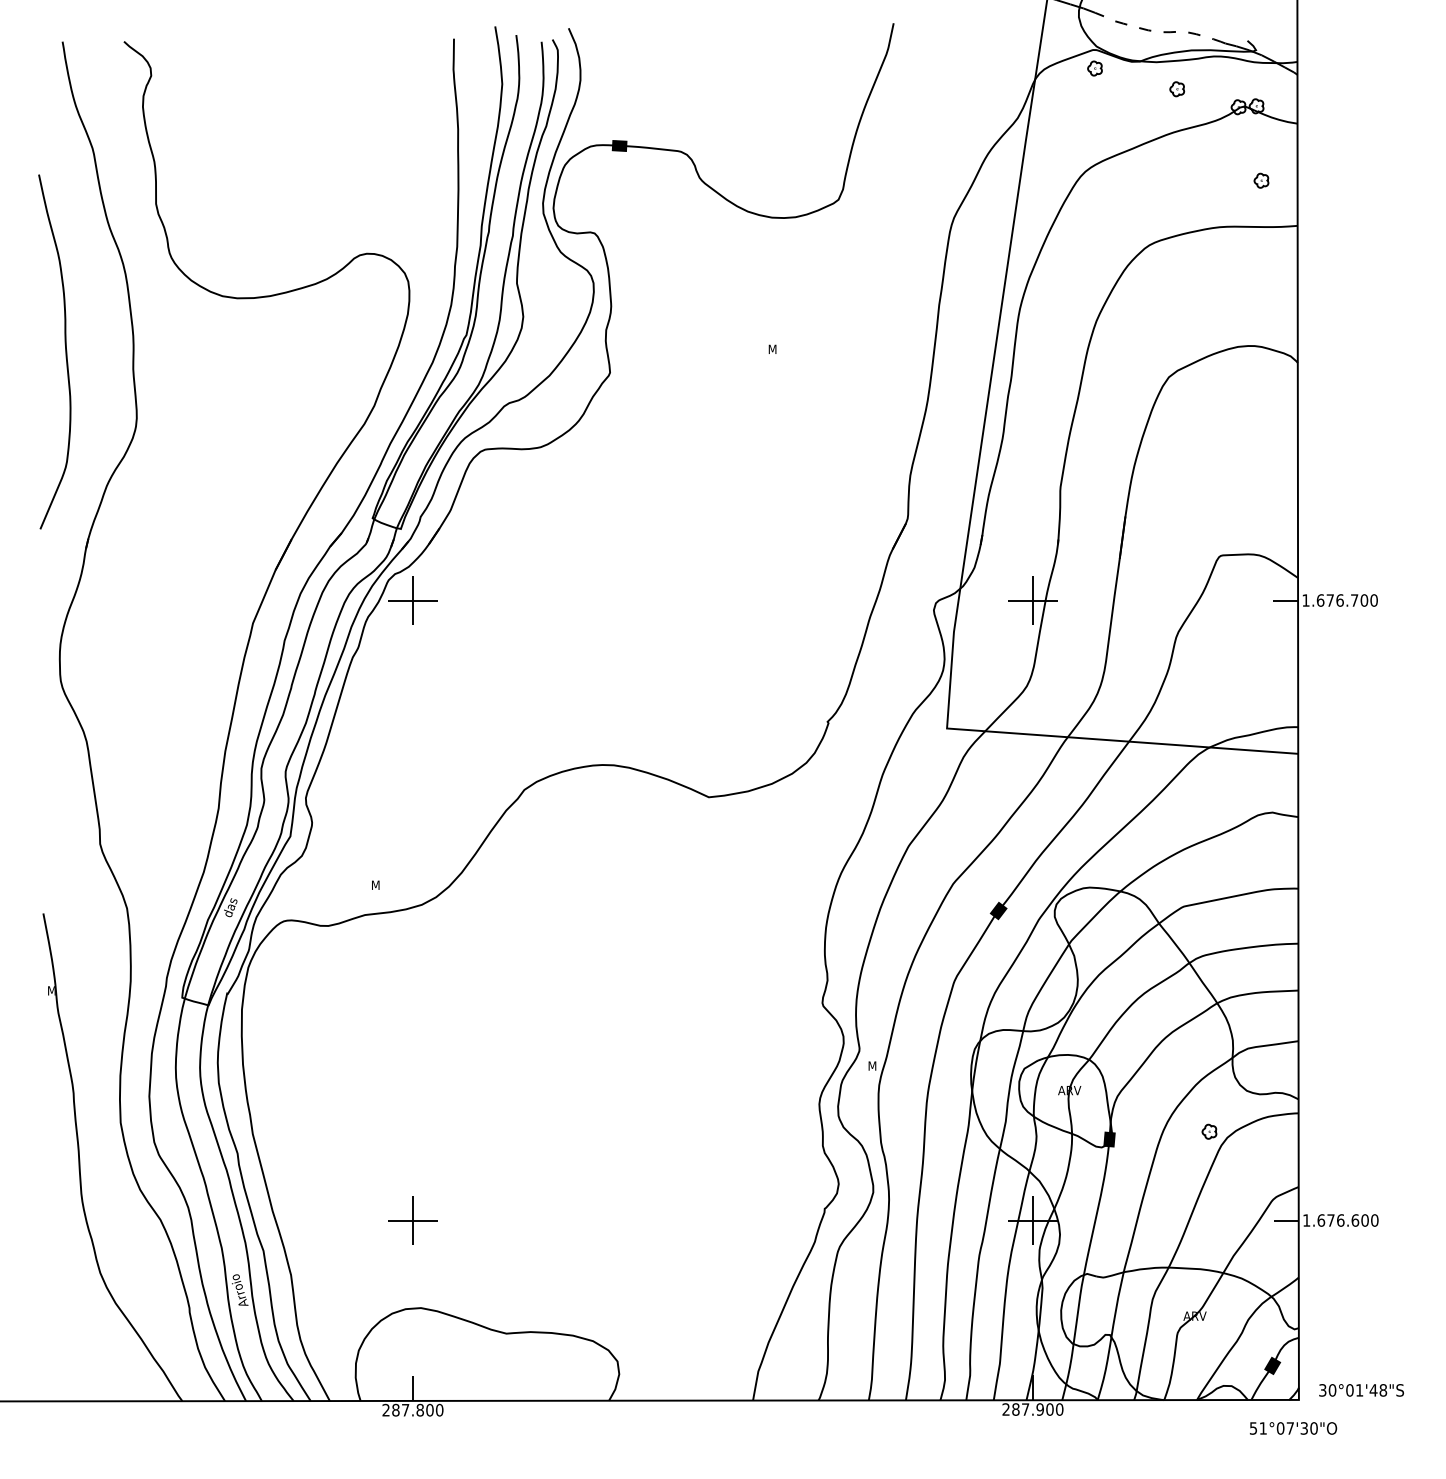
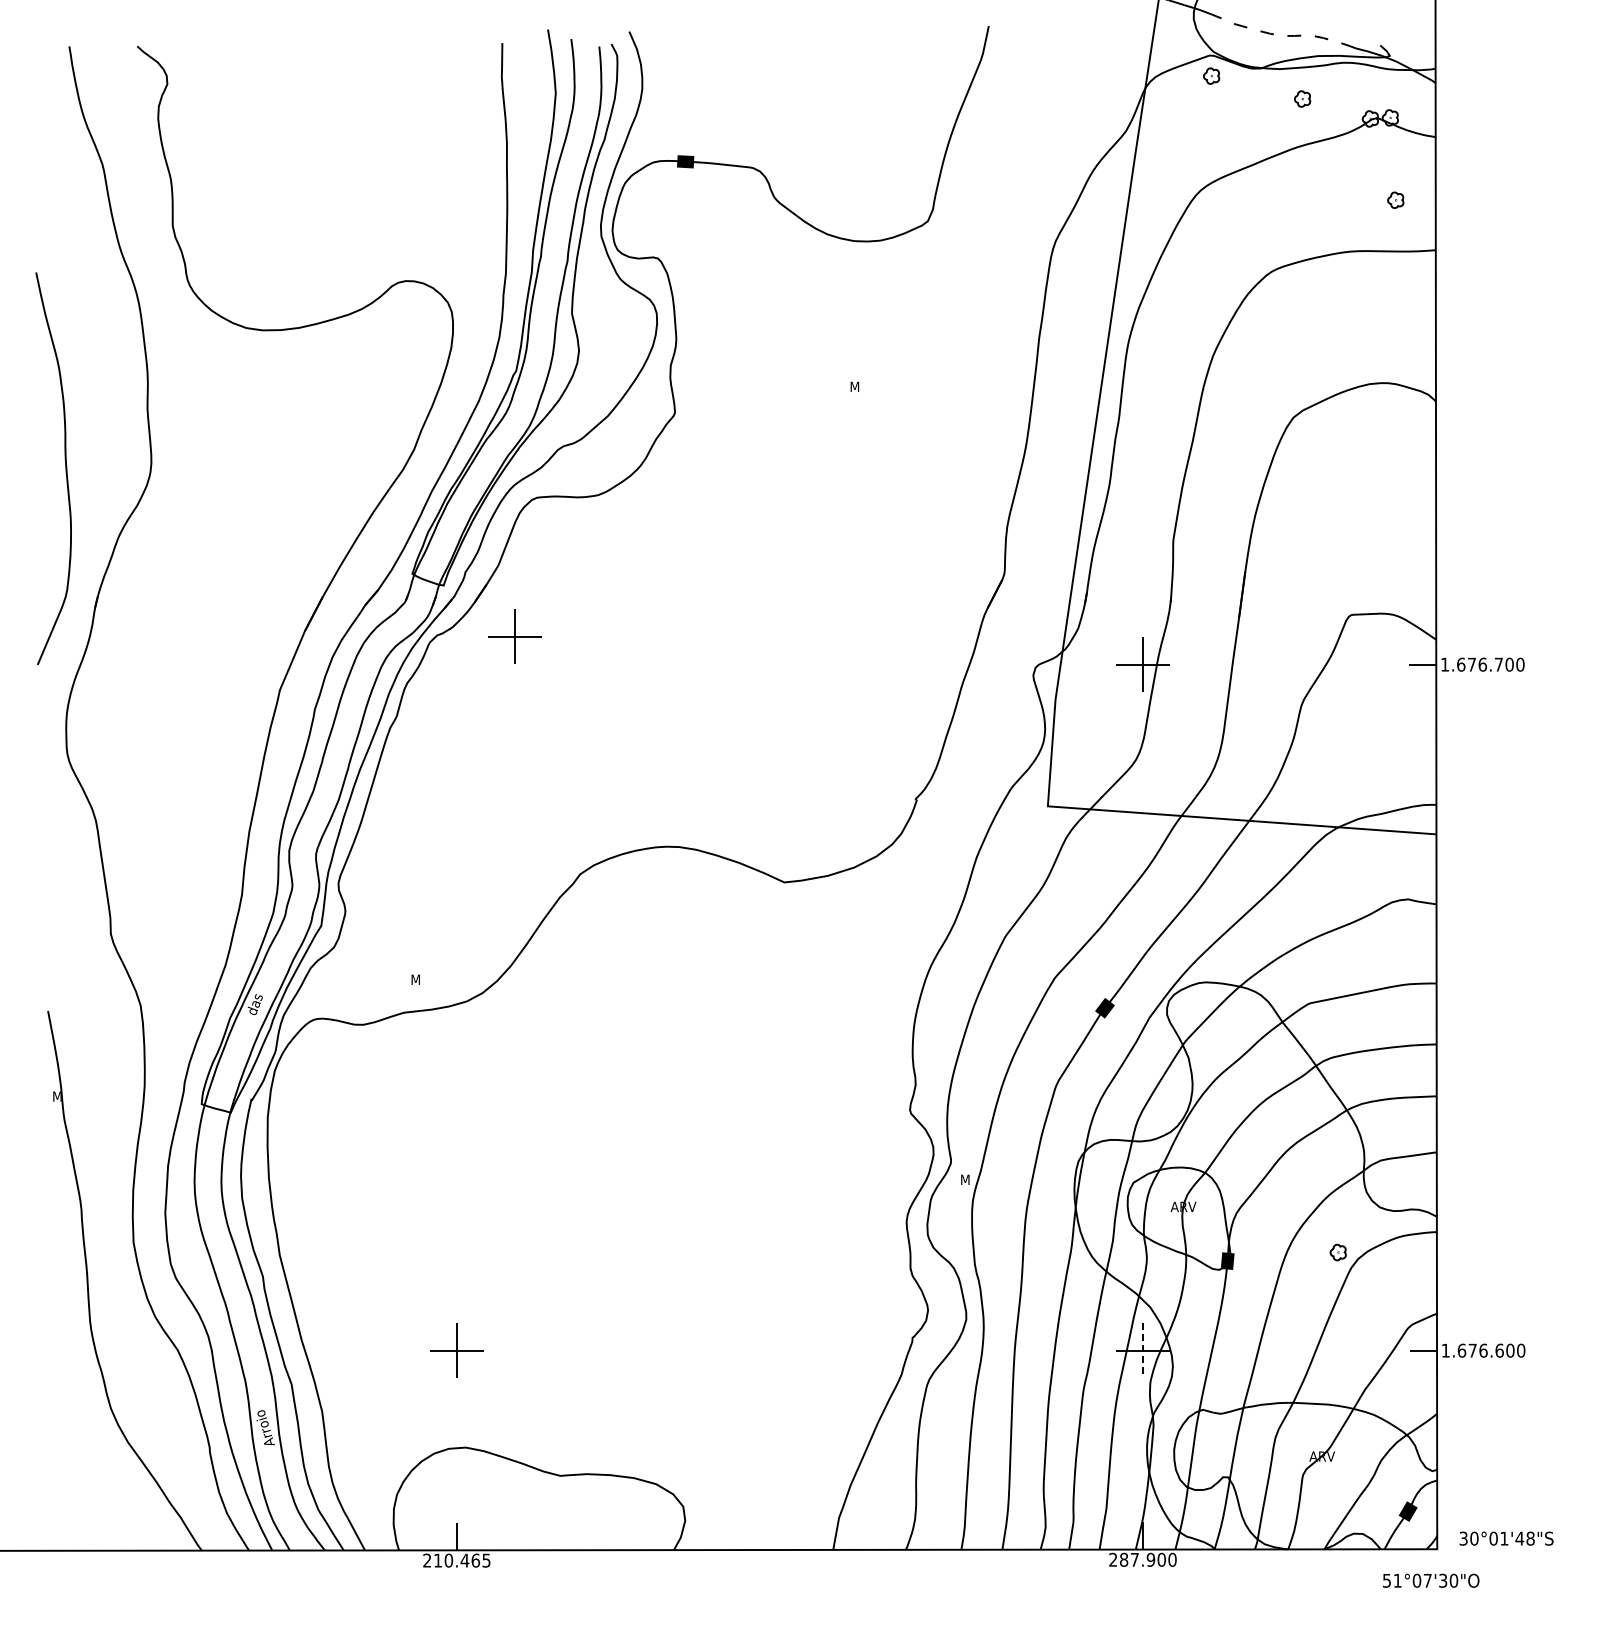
curve: (65, 351) -> (65, 468), moved
part: (412, 600) -> (514, 636), moved
line: (1032, 1221) -> (1142, 1351), solid -> dashed
text: (417, 1410) -> (462, 1560), 287.800 -> 210.465

